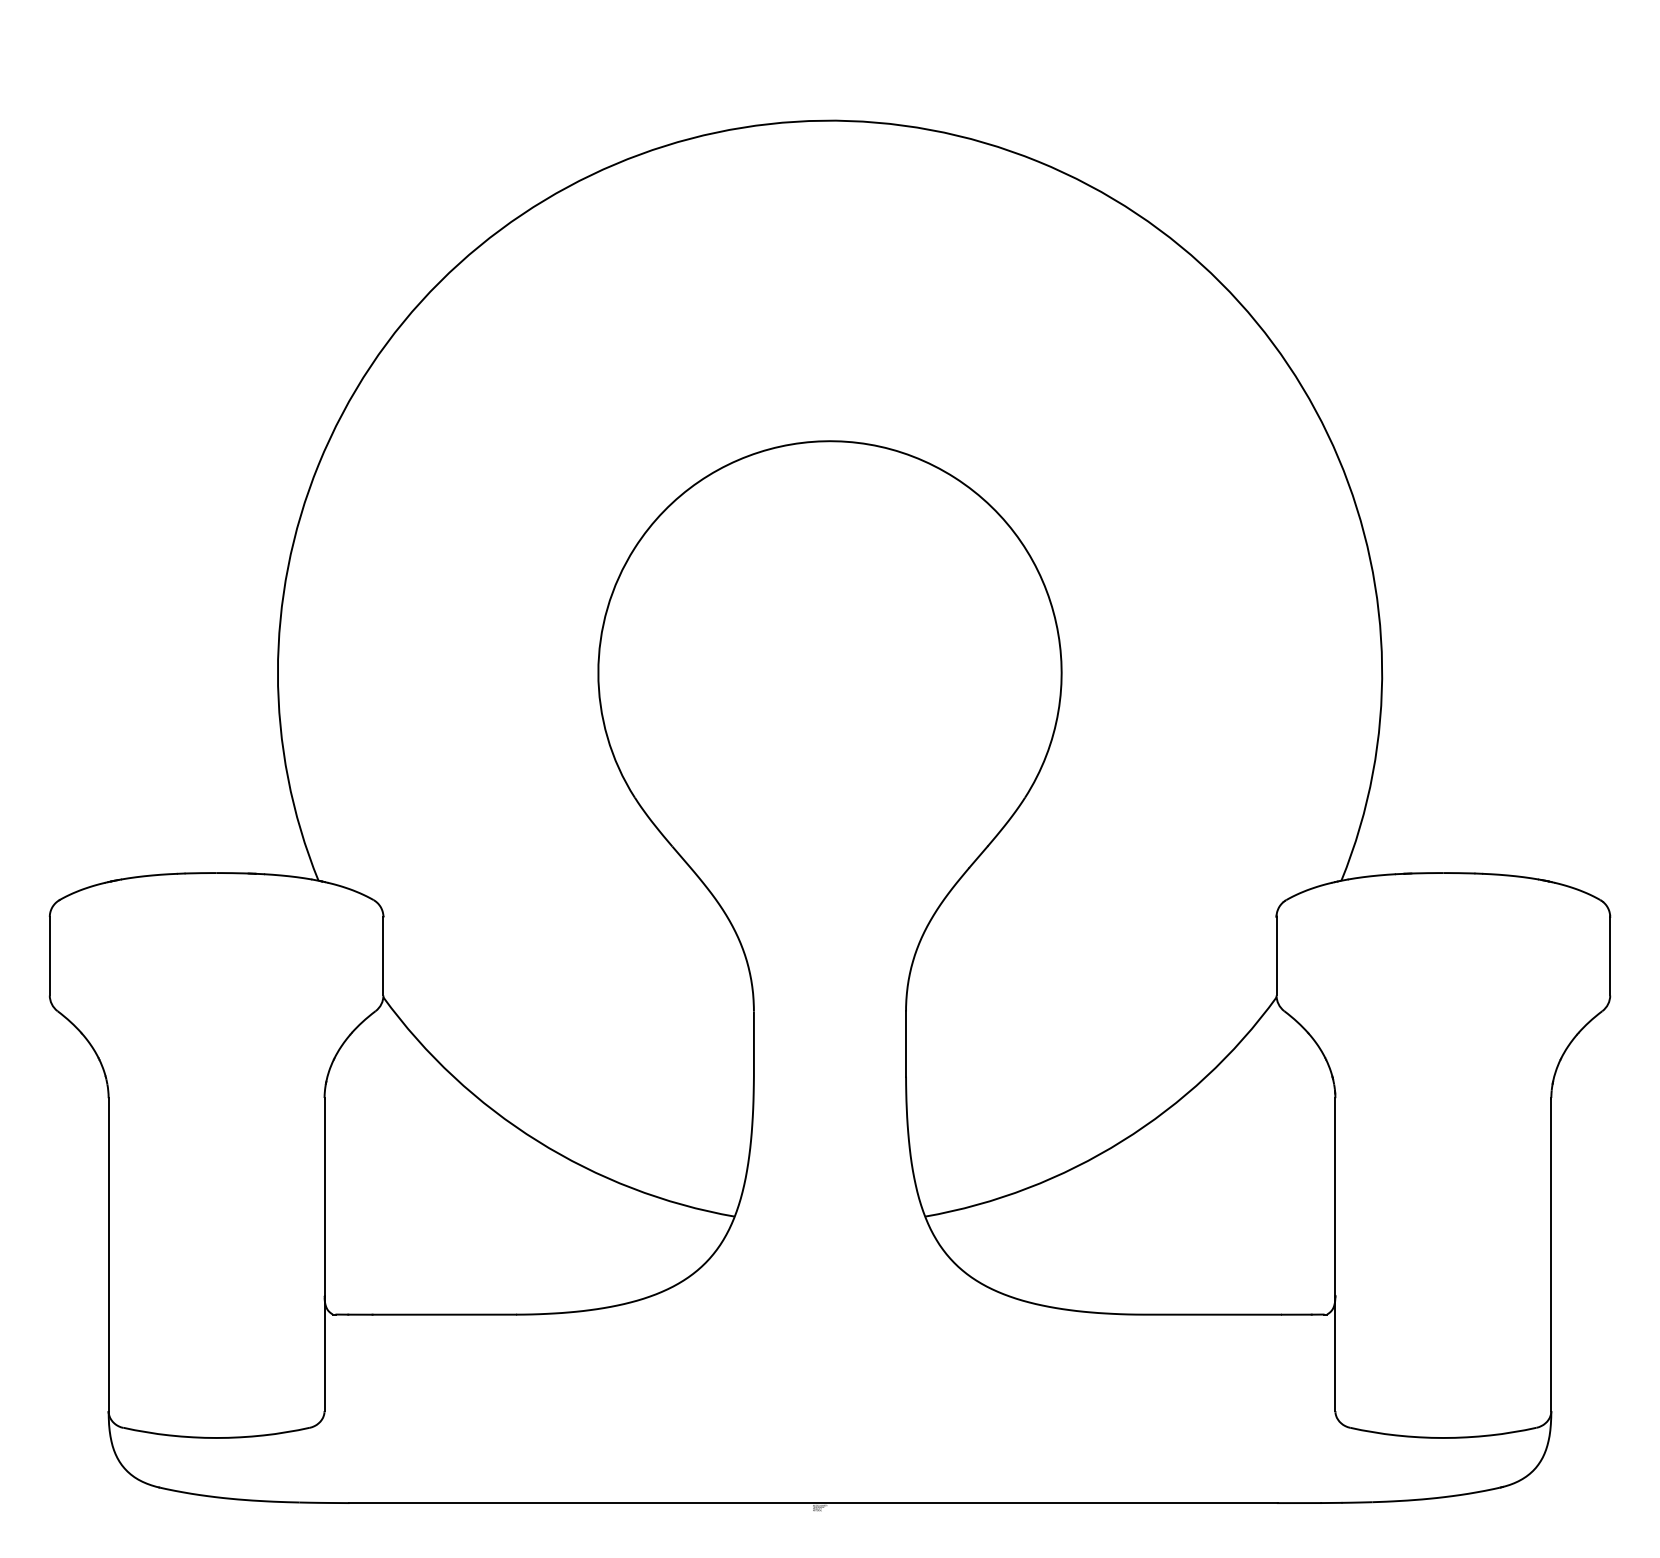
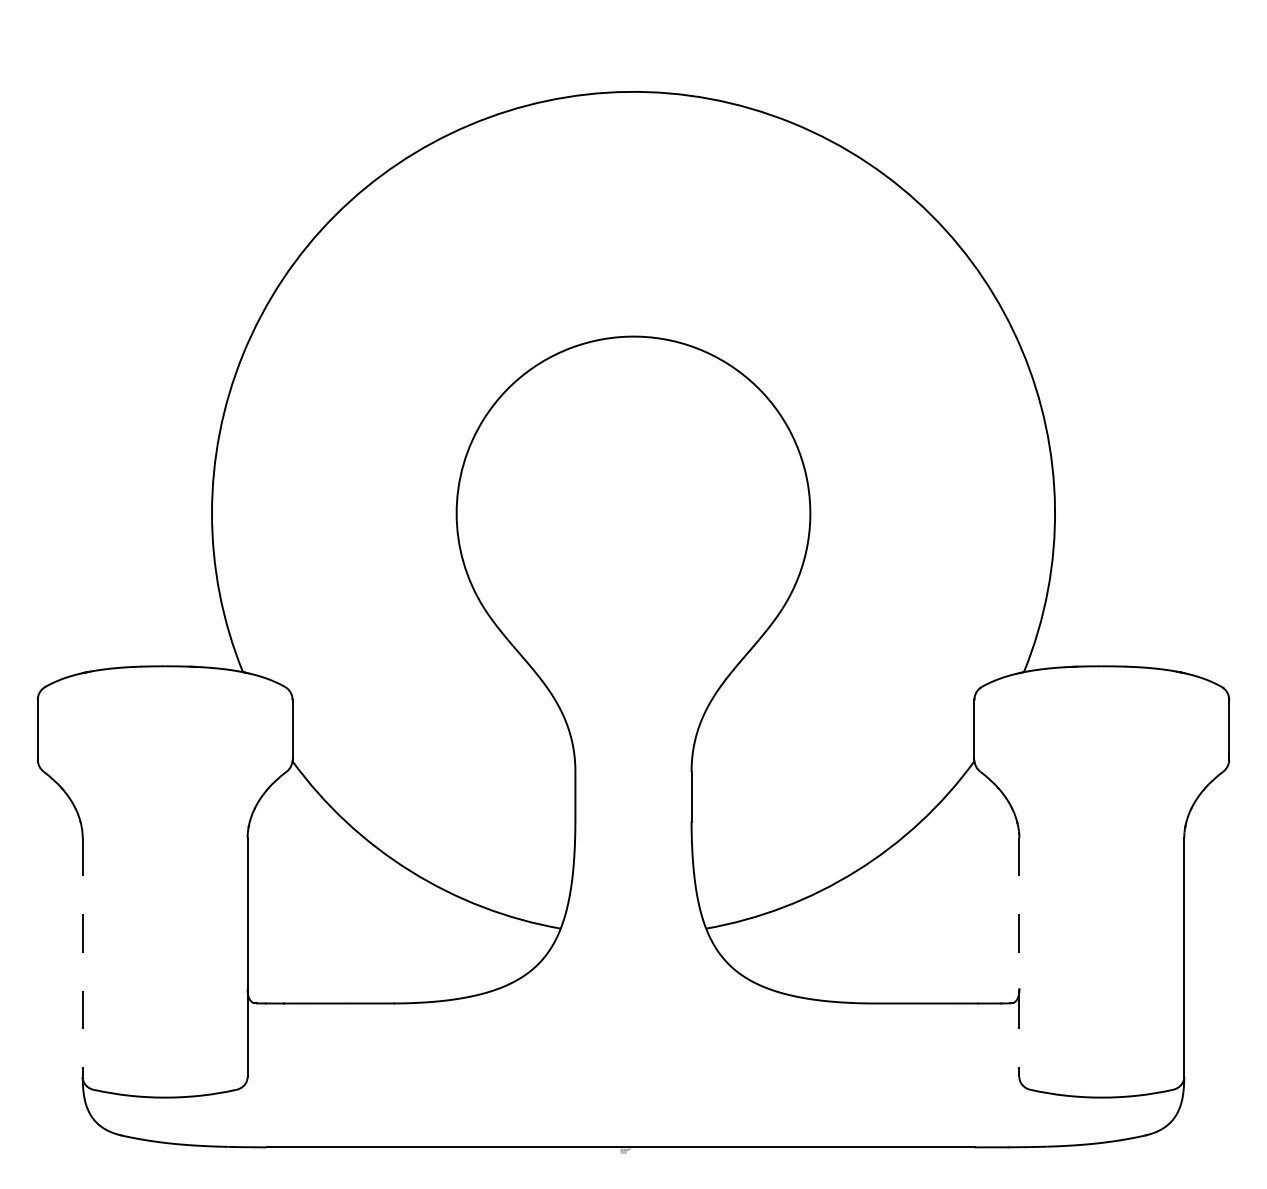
line: (108, 1255) -> (82, 958), solid -> dashed
line: (1335, 1255) -> (1019, 958), solid -> dashed

